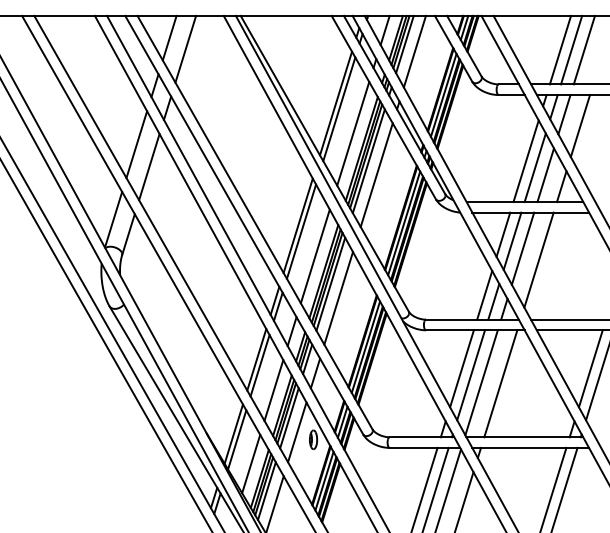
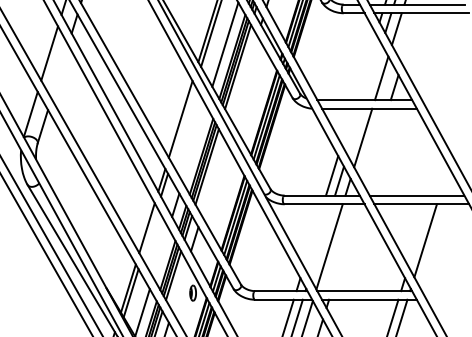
line: (580, 126) -> (409, 38), removed
line: (525, 161) -> (365, 67), removed
line: (149, 167) -> (59, 72), removed
line: (534, 167) -> (372, 72), removed
line: (376, 175) -> (244, 78), removed
line: (301, 231) -> (183, 124), removed
line: (503, 234) -> (347, 126), removed
line: (512, 240) -> (354, 131), removed
line: (314, 256) -> (193, 144), removed
line: (538, 259) -> (375, 146), removed
line: (338, 298) -> (213, 178), removed
line: (259, 365) -> (149, 232), removed
line: (461, 368) -> (313, 235), removed
line: (590, 368) -> (418, 235), removed
line: (471, 375) -> (321, 240), removed
line: (500, 383) -> (344, 247), removed
line: (273, 390) -> (160, 253), removed
line: (297, 432) -> (180, 287), removed

